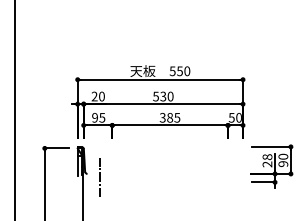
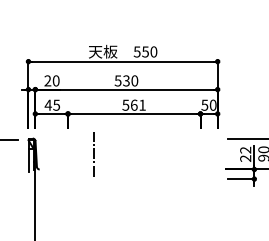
text: (94, 117) -> (47, 104), 95 -> 45
text: (170, 117) -> (134, 104), 385 -> 561
text: (267, 157) -> (245, 150), 28 -> 22
line: (99, 177) -> (93, 154), moved

